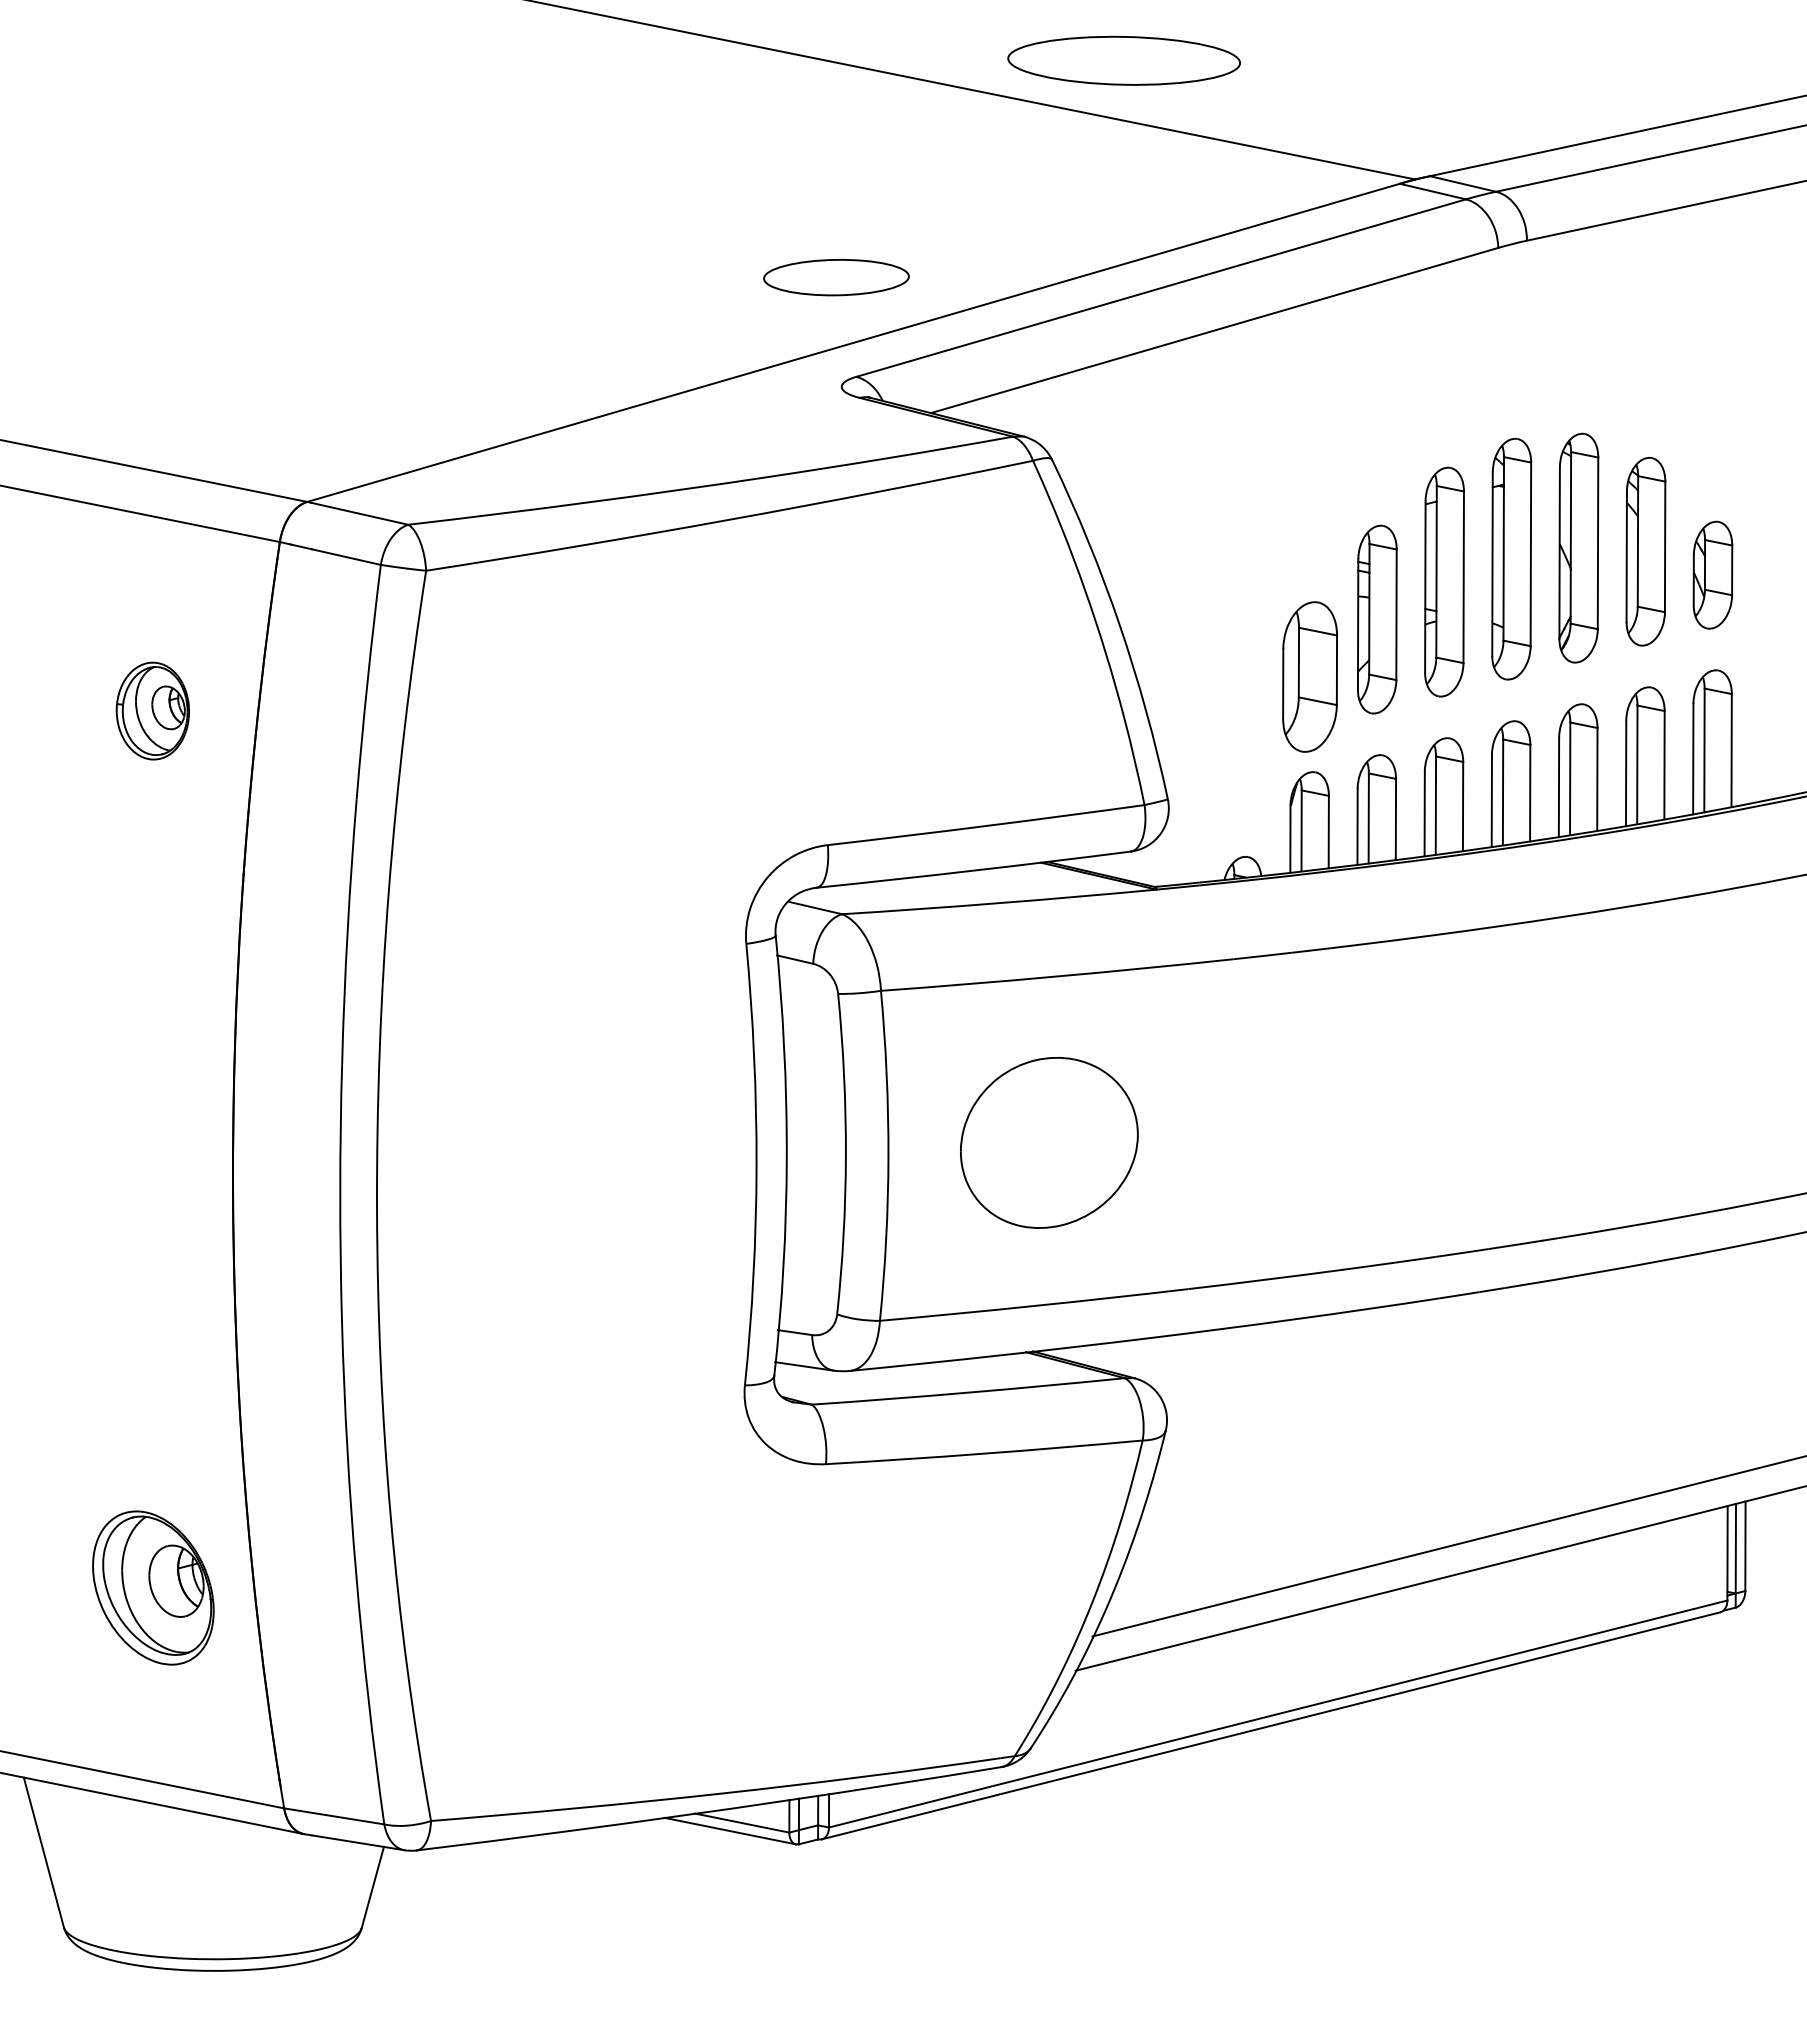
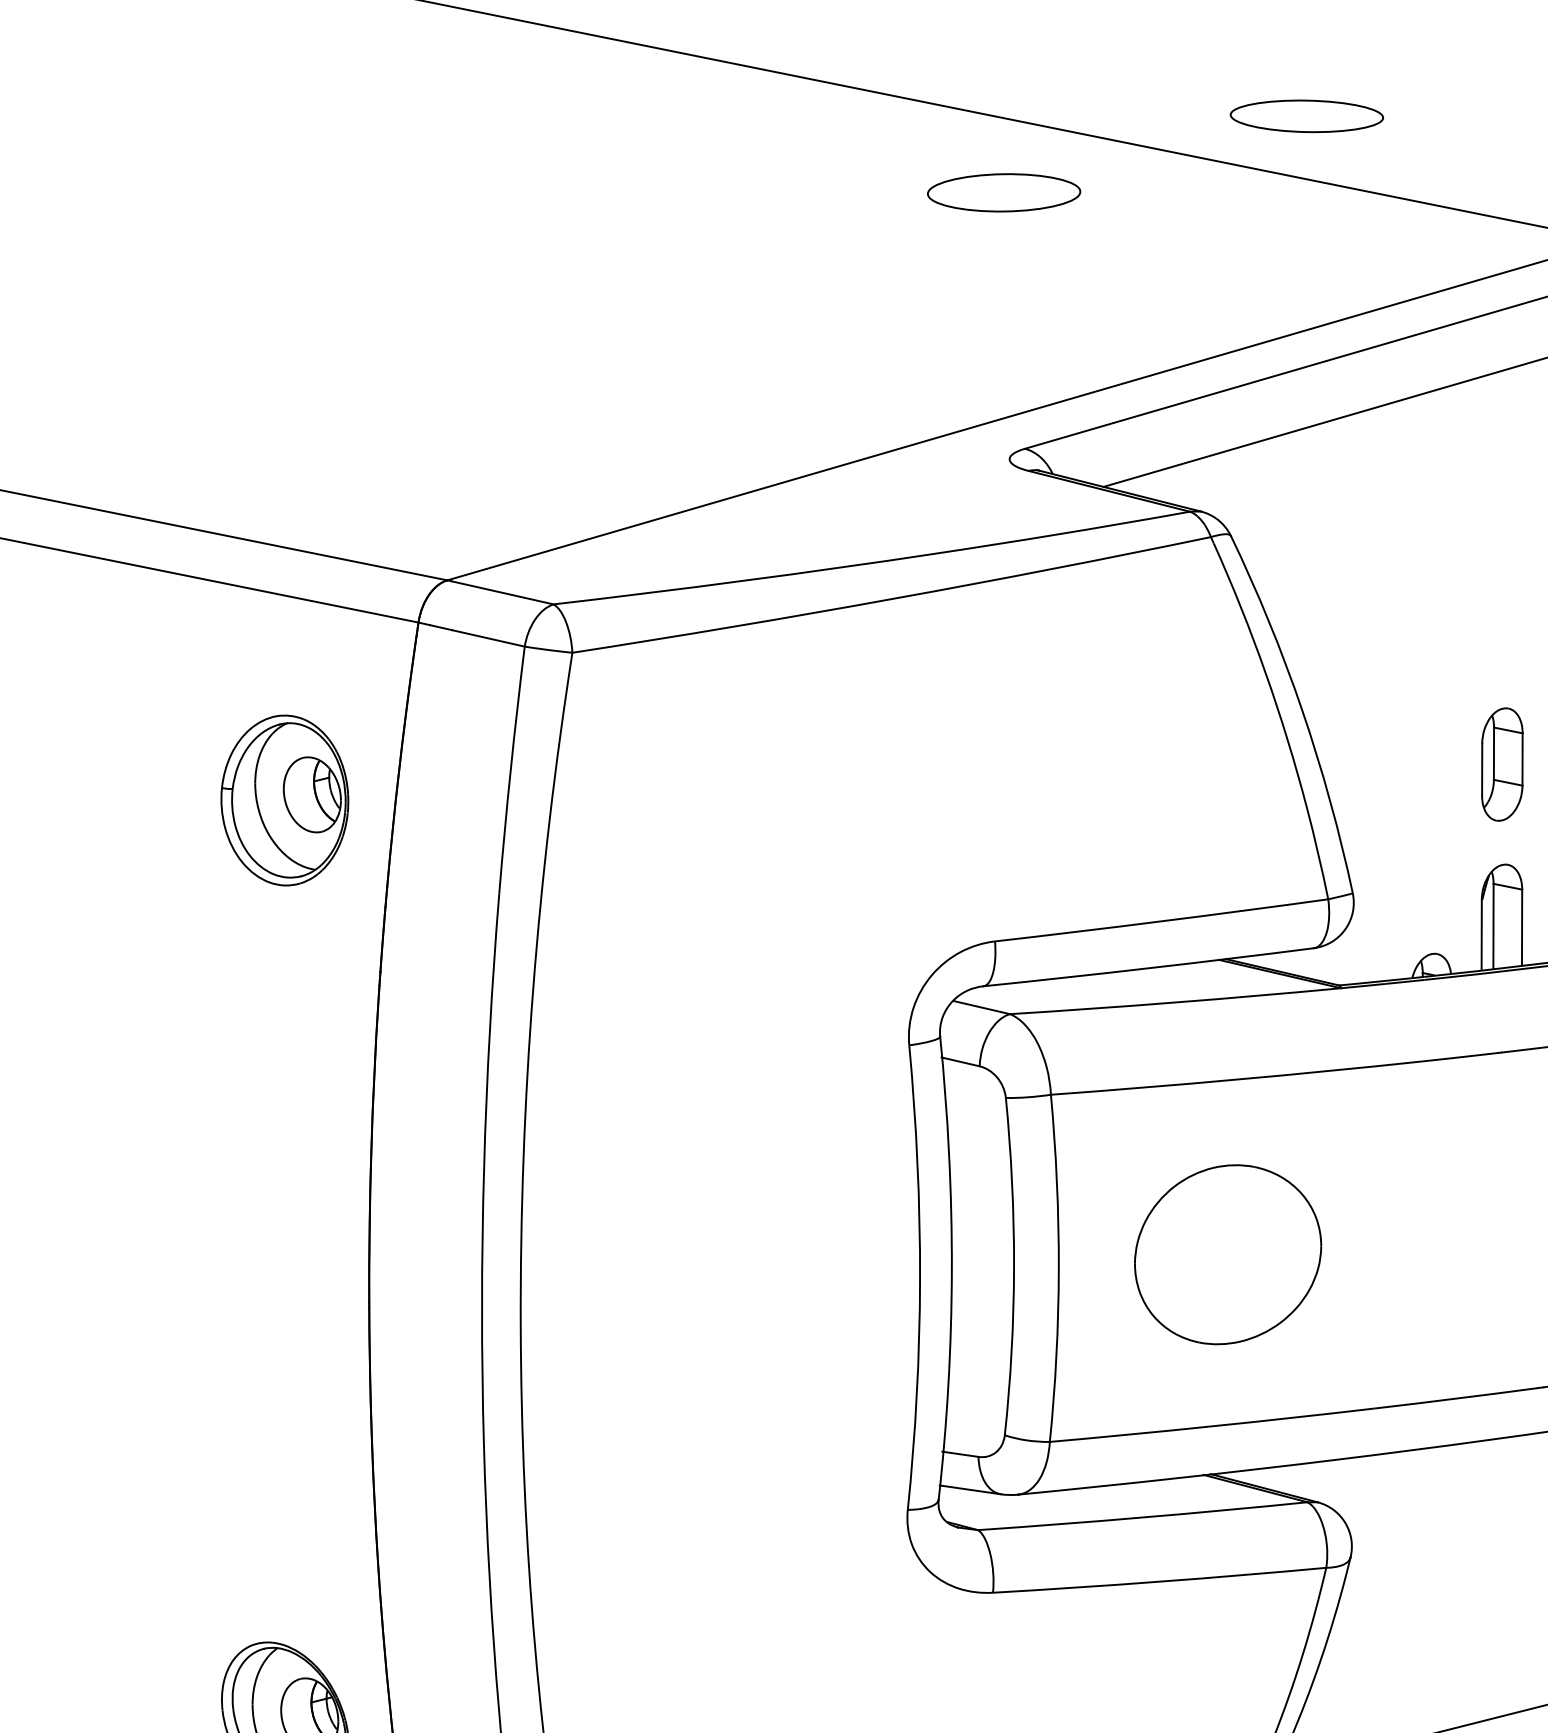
part: (1124, 60) -> (1307, 115), size x0.62
part: (836, 277) -> (1004, 192), moved
part: (1309, 676) -> (1501, 764), size x0.71
part: (152, 710) -> (284, 799), size x1.67

